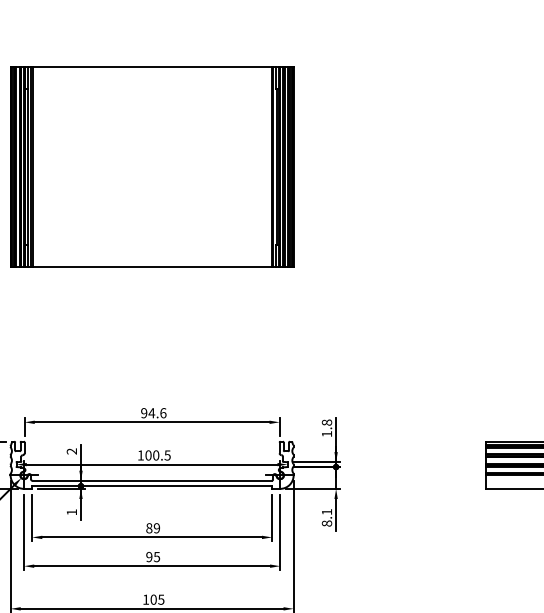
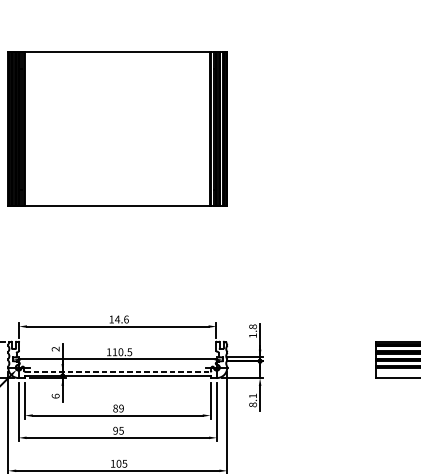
text: (144, 413) -> (111, 319), 94.6 -> 14.6
text: (148, 455) -> (114, 352), 100.5 -> 110.5
line: (152, 480) -> (118, 371), solid -> dashed
text: (71, 512) -> (55, 396), 1 -> 6

